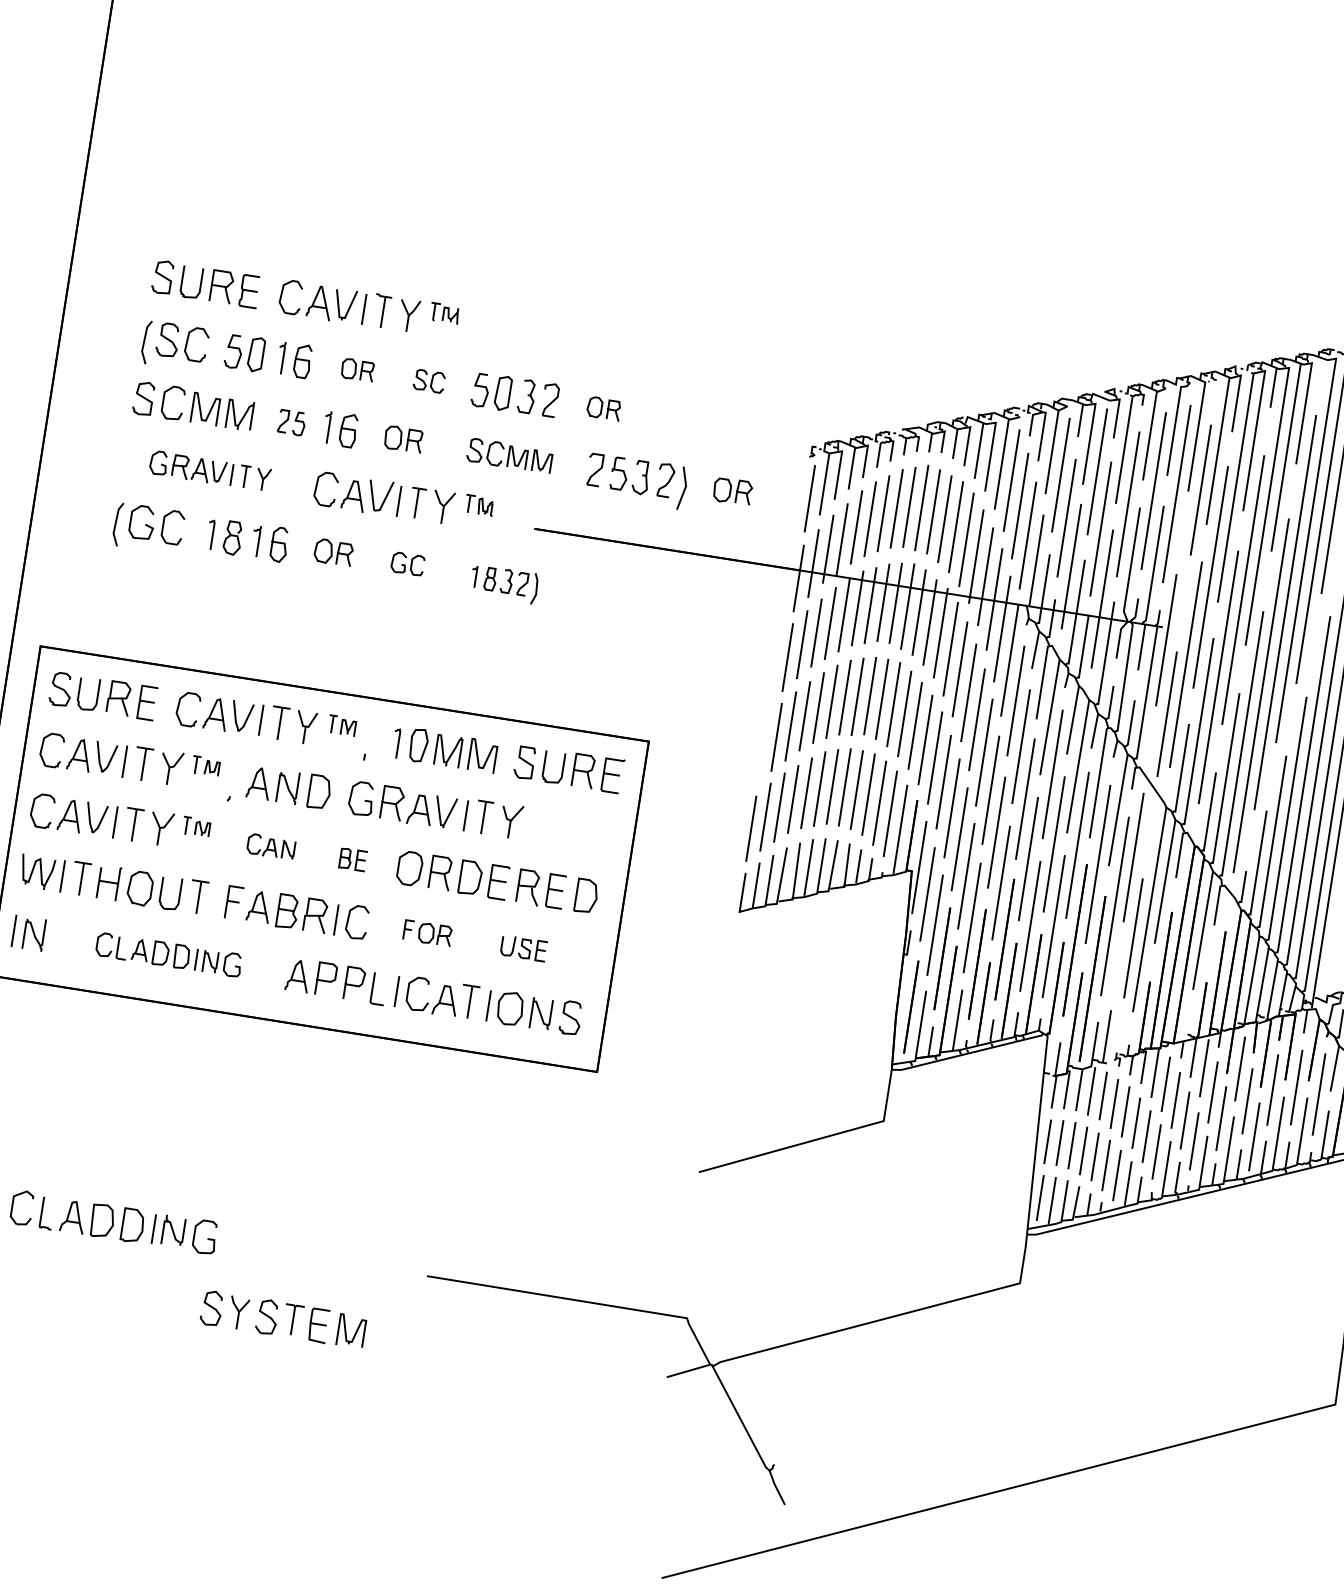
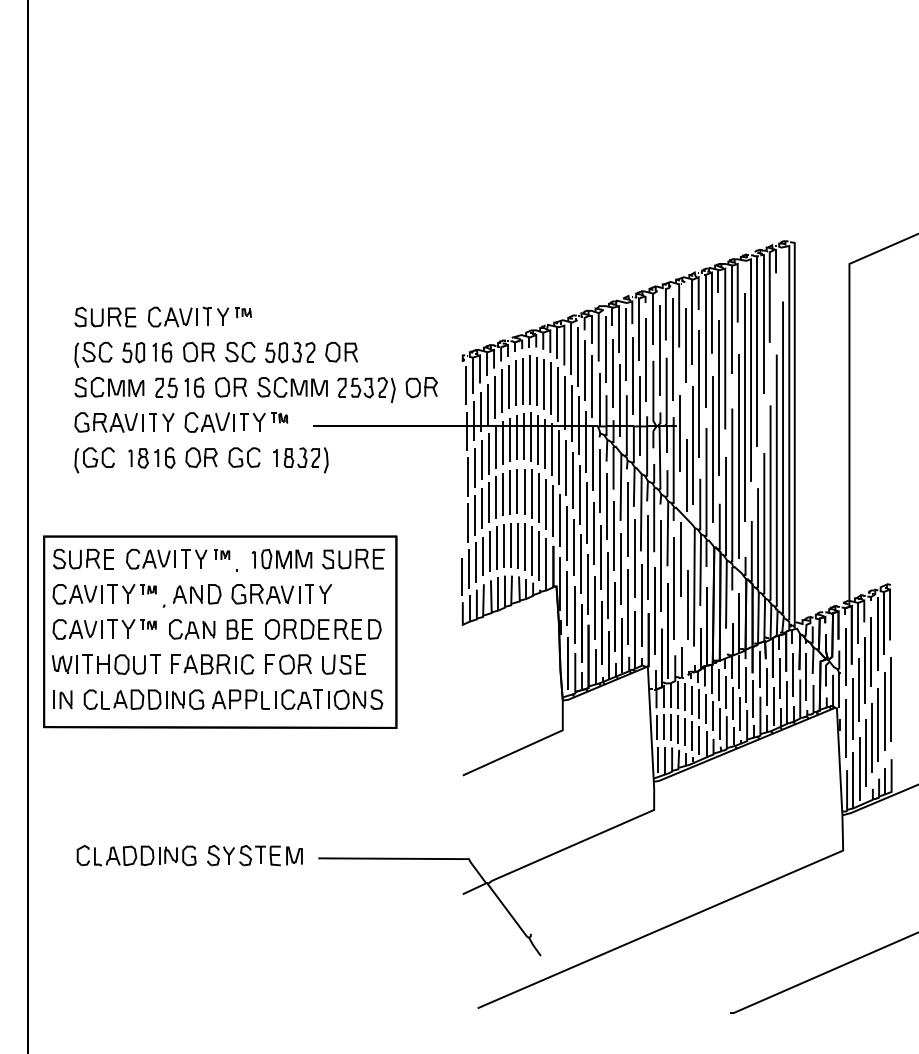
part: (356, 370) -> (198, 352), size x1.67
part: (429, 381) -> (240, 352), size x1.67
part: (603, 408) -> (341, 352), size x1.67
part: (292, 422) -> (166, 387), size x1.43
part: (402, 439) -> (230, 387), size x1.43
part: (509, 456) -> (292, 387), size x1.43
part: (210, 471) -> (124, 422), size x1.43
part: (732, 490) -> (421, 387), size x1.43
part: (333, 552) -> (201, 457), size x1.43
part: (407, 563) -> (244, 457), size x1.67
part: (503, 584) -> (300, 460), size x1.43
part: (271, 846) -> (192, 629), size x1.67
part: (352, 859) -> (239, 629), size x1.67
part: (427, 933) -> (288, 664), size x1.67
part: (522, 948) -> (343, 664), size x1.67
part: (168, 954) -> (143, 699), size x1.43
part: (282, 1319) -> (254, 855), moved

